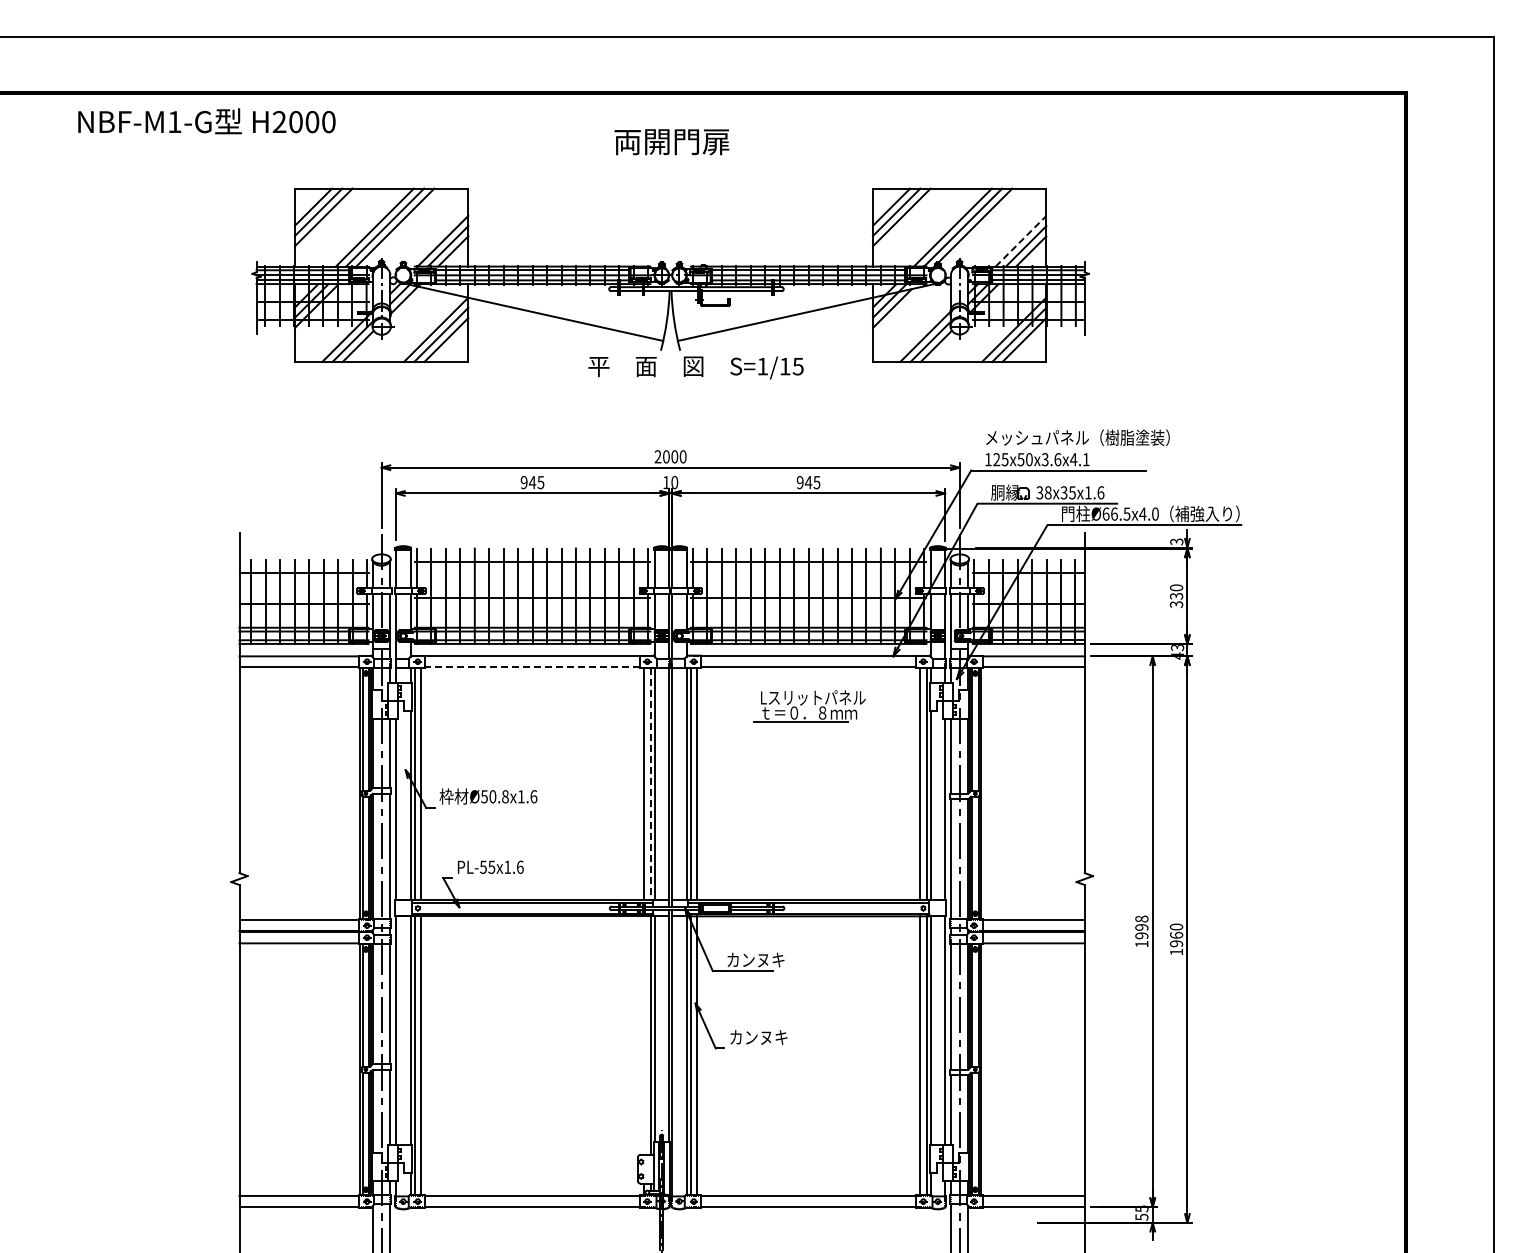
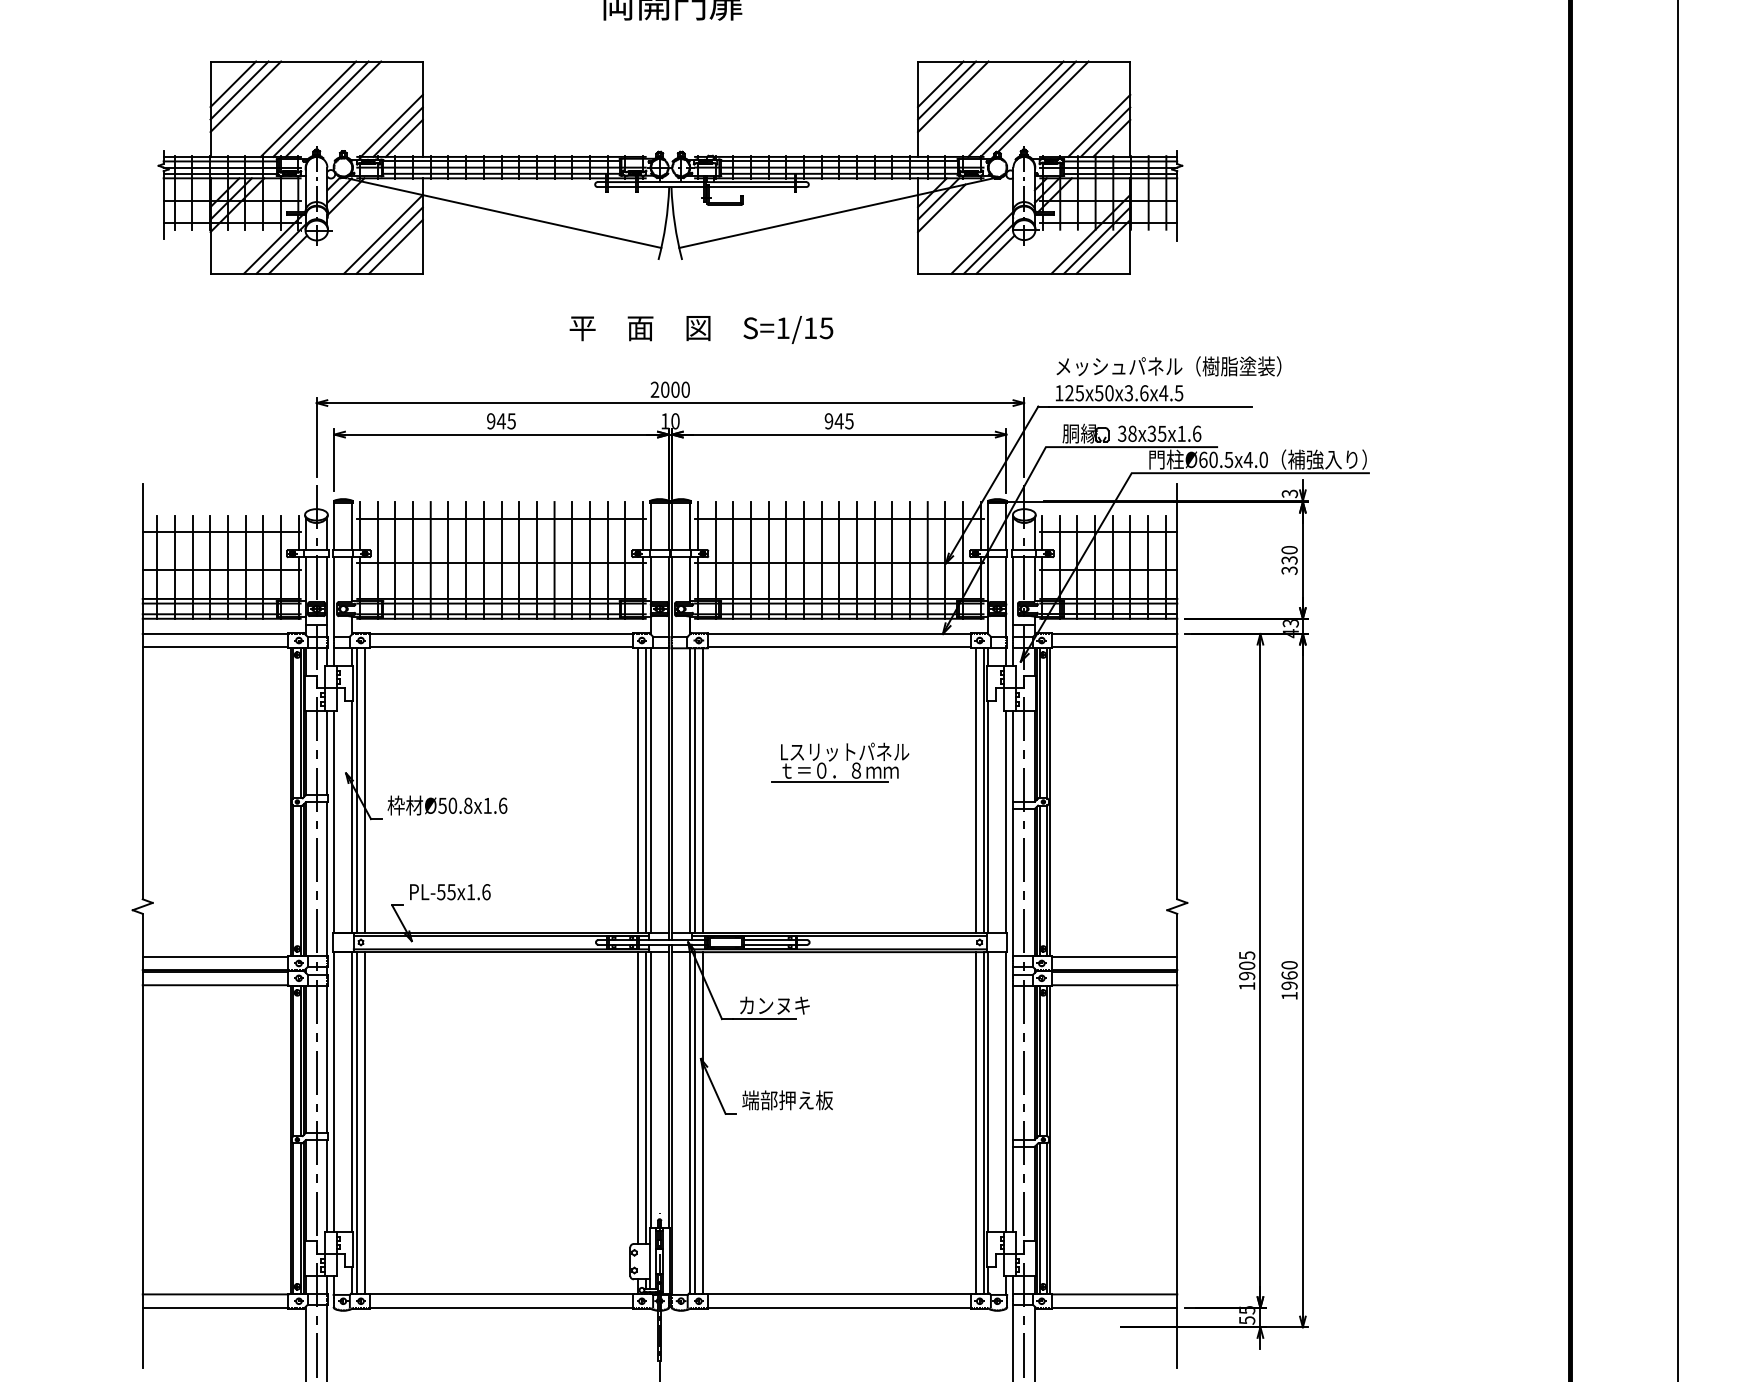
line: (1021, 241) -> (1099, 126), dashed -> solid
text: (695, 367) -> (700, 329), moved
text: (1085, 459) -> (1178, 393), 125x50x3.6x4.1 -> 125x50x3.6x4.5
text: (1114, 513) -> (1213, 459), Ø66.5x4.0 -> Ø60.5x4.0
line: (532, 667) -> (501, 647), dashed -> solid
part: (809, 706) -> (840, 762), moved
line: (650, 784) -> (645, 790), dashed -> solid
text: (1141, 922) -> (1246, 959), 1998 -> 1905
line: (644, 1035) -> (638, 1098), added
text: (766, 1037) -> (787, 1100), カンヌキ -> 端部押え板

